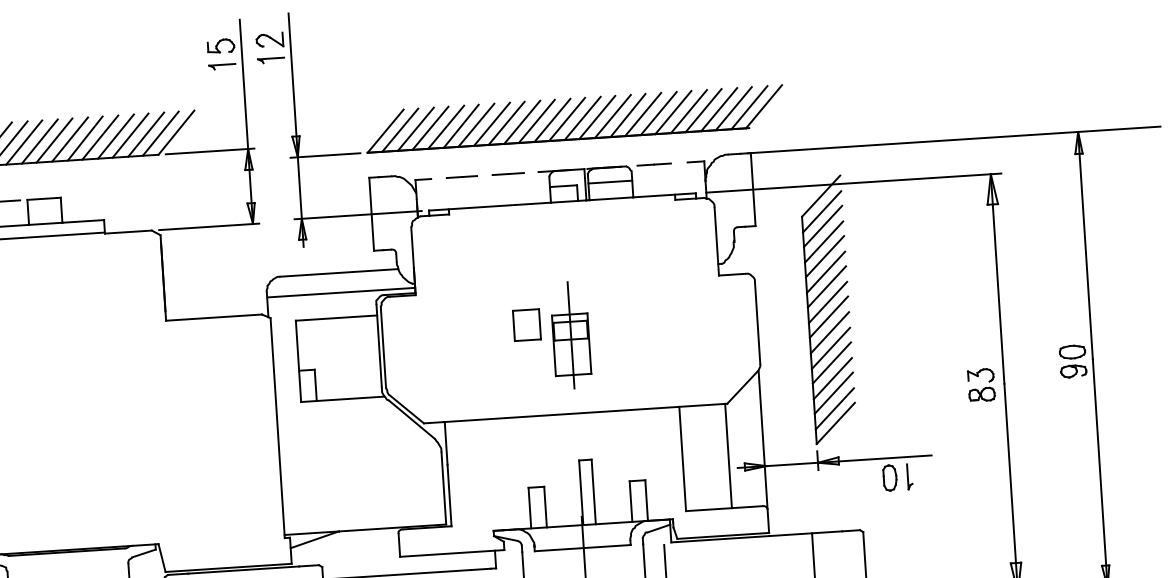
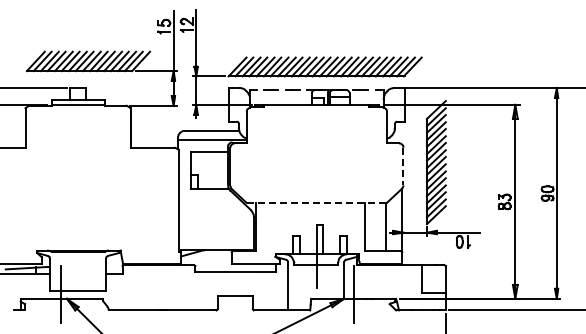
line: (757, 322) -> (403, 166), solid -> dashed
part: (550, 336) -> (307, 166), removed
line: (577, 412) -> (317, 202), solid -> dashed

